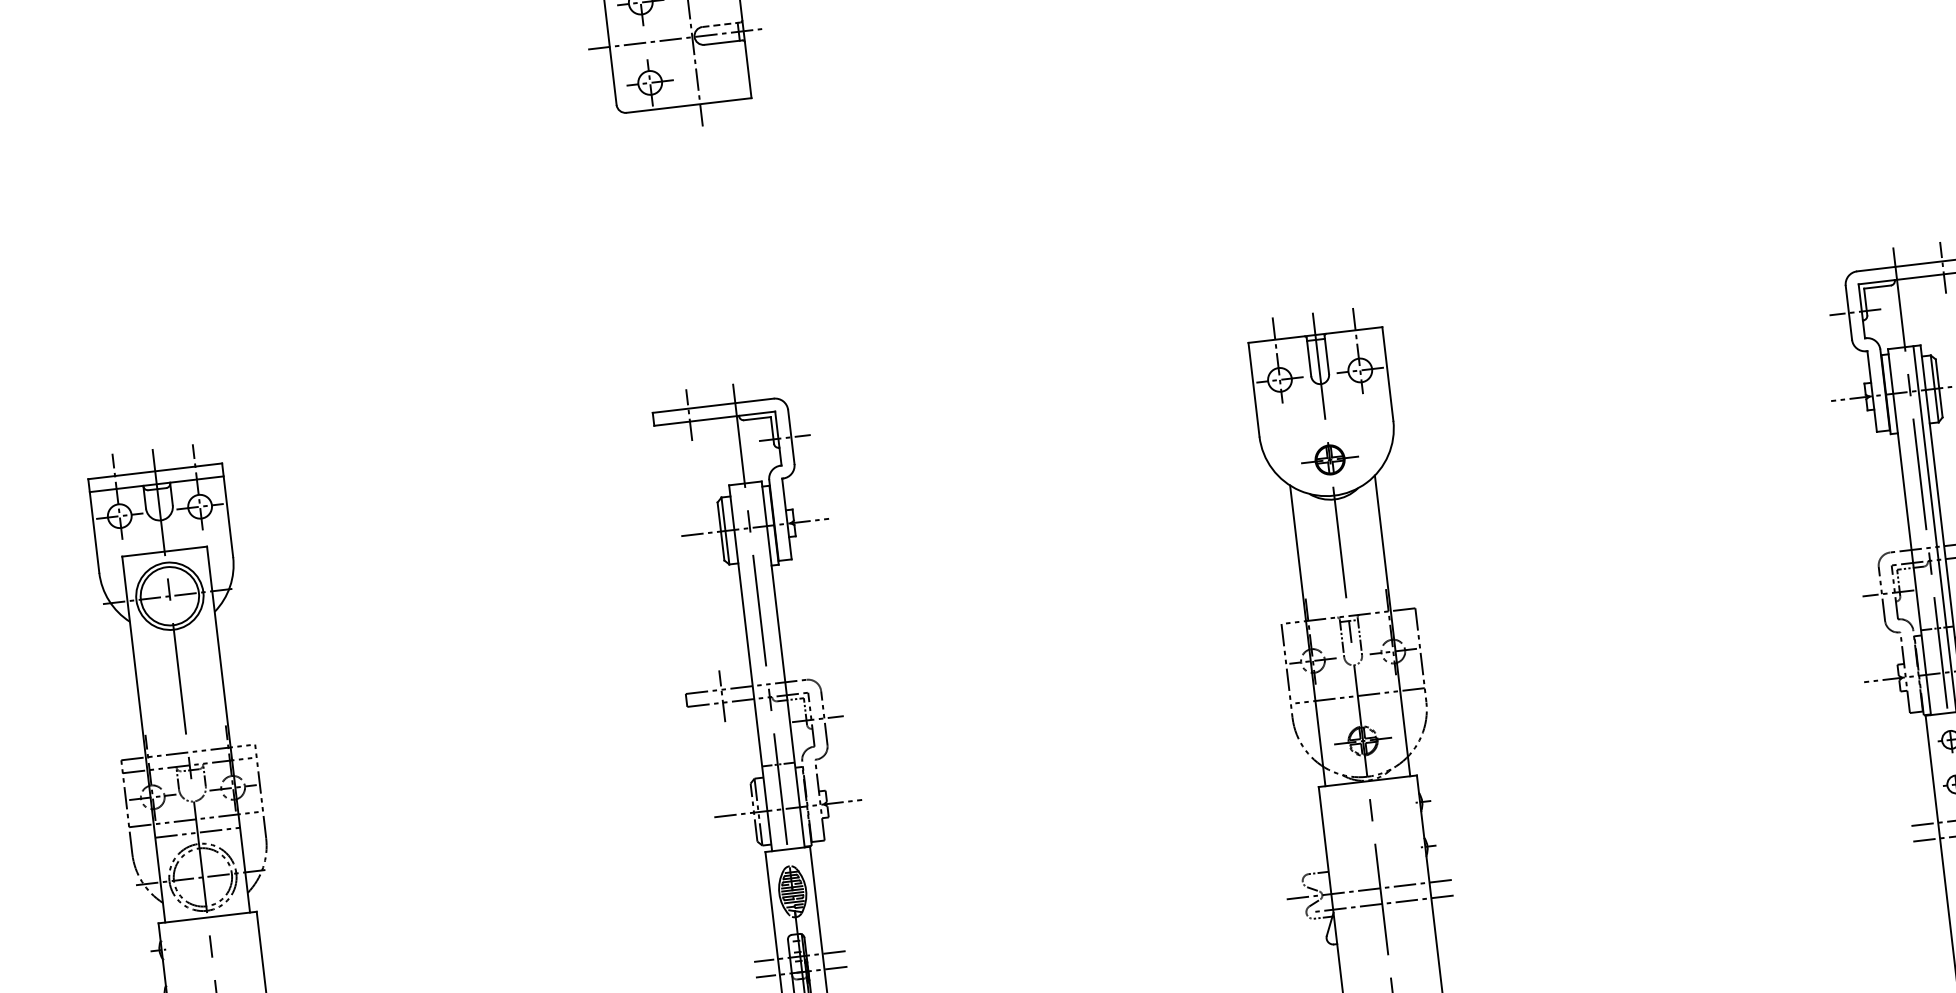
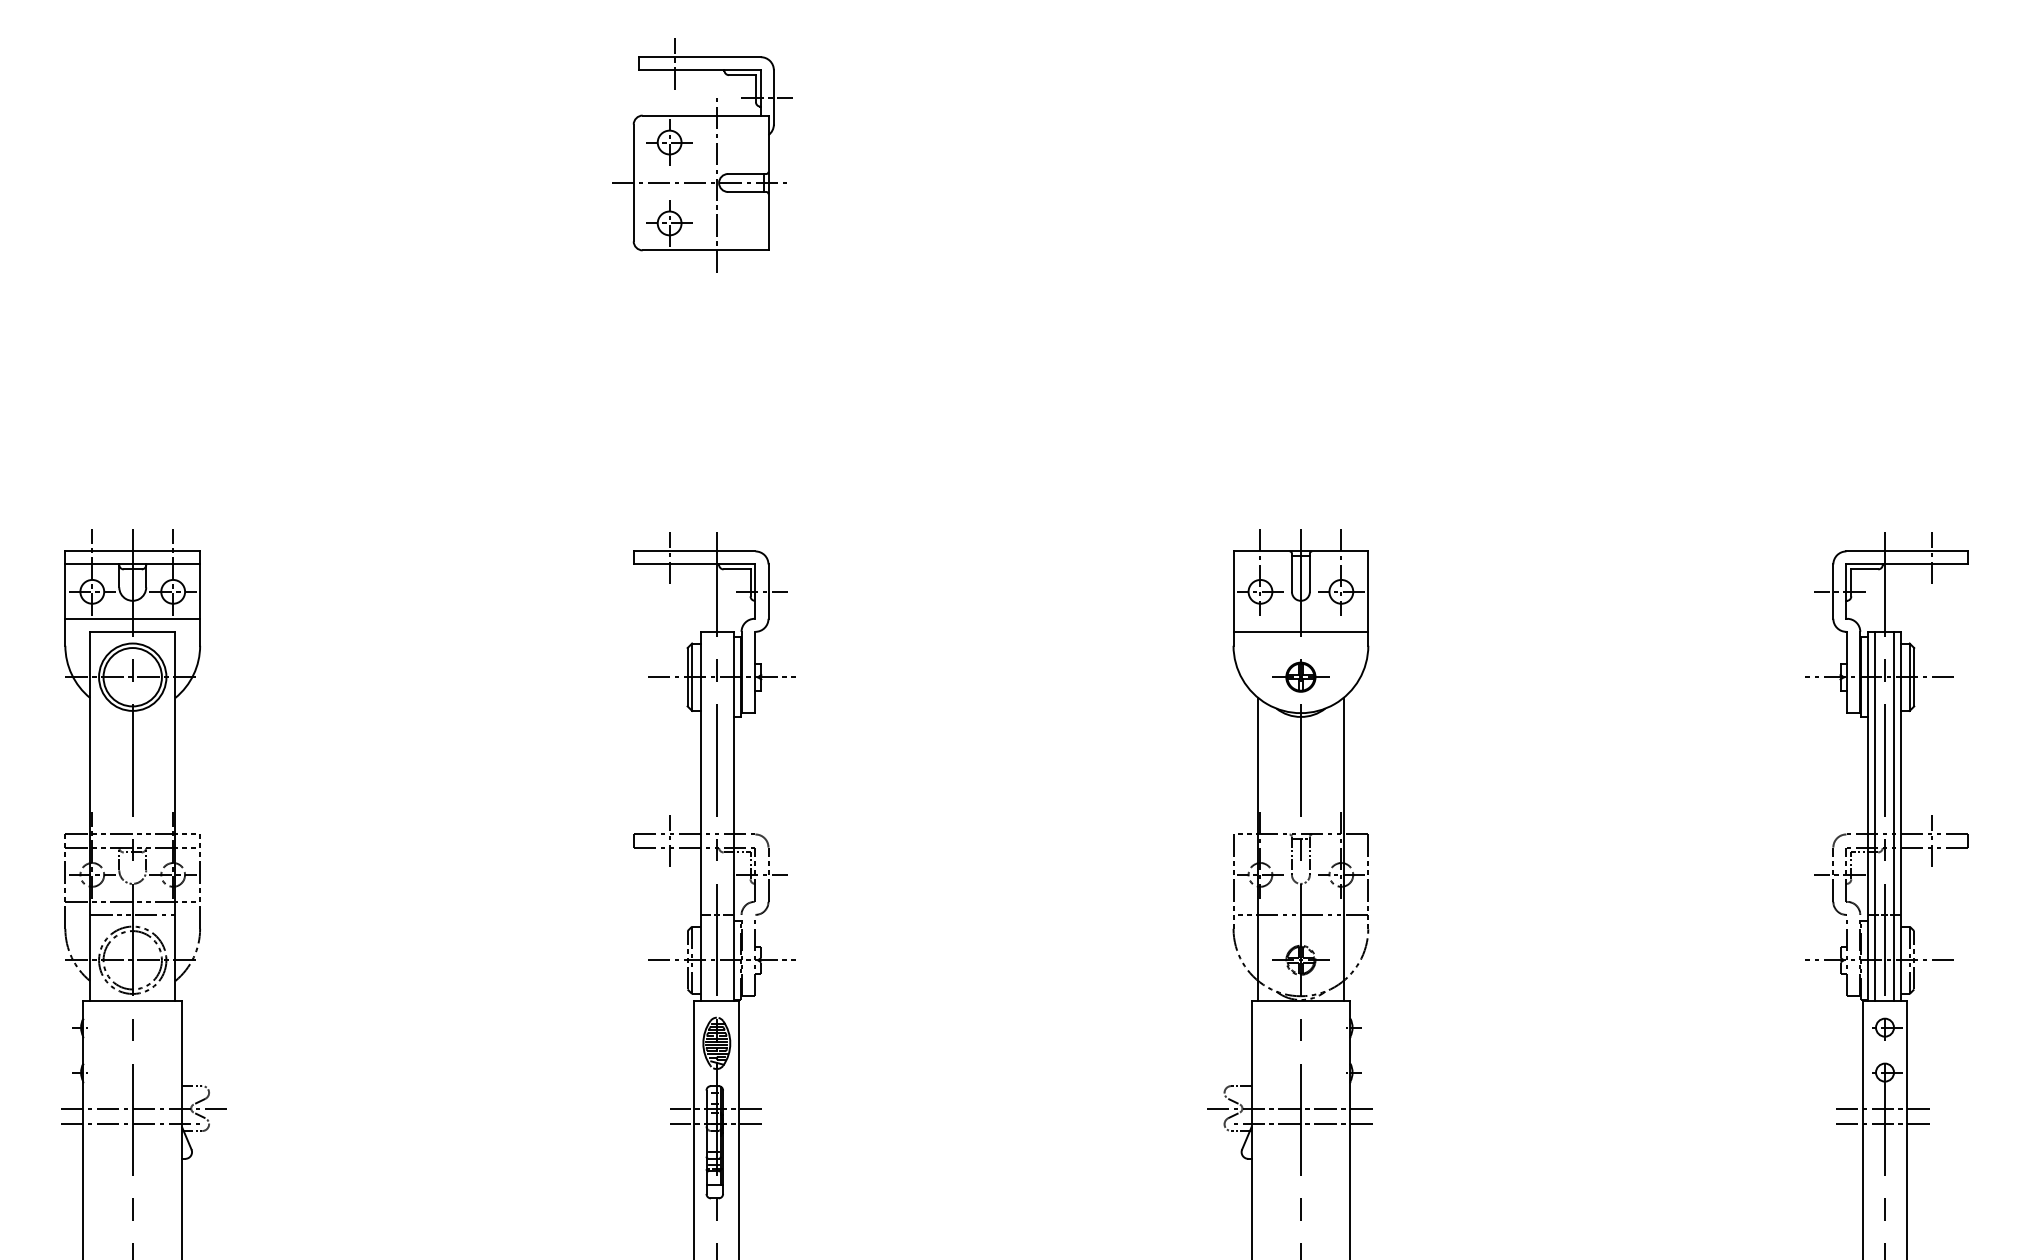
line: (721, 25) -> (747, 174), dashed -> solid
line: (1324, 414) -> (1300, 631), added
line: (1917, 531) -> (1875, 816), added
line: (162, 537) -> (132, 618), added

